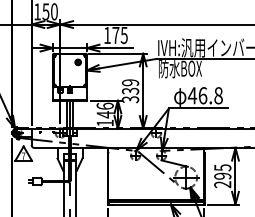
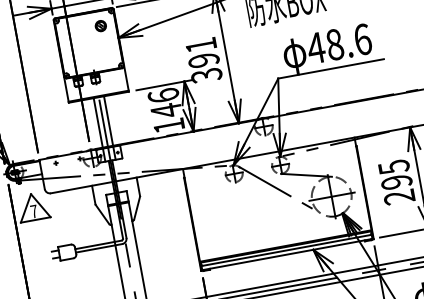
text: (130, 86) -> (202, 52), 339 -> 391
text: (210, 95) -> (348, 41), 46.8 -> 48.6

